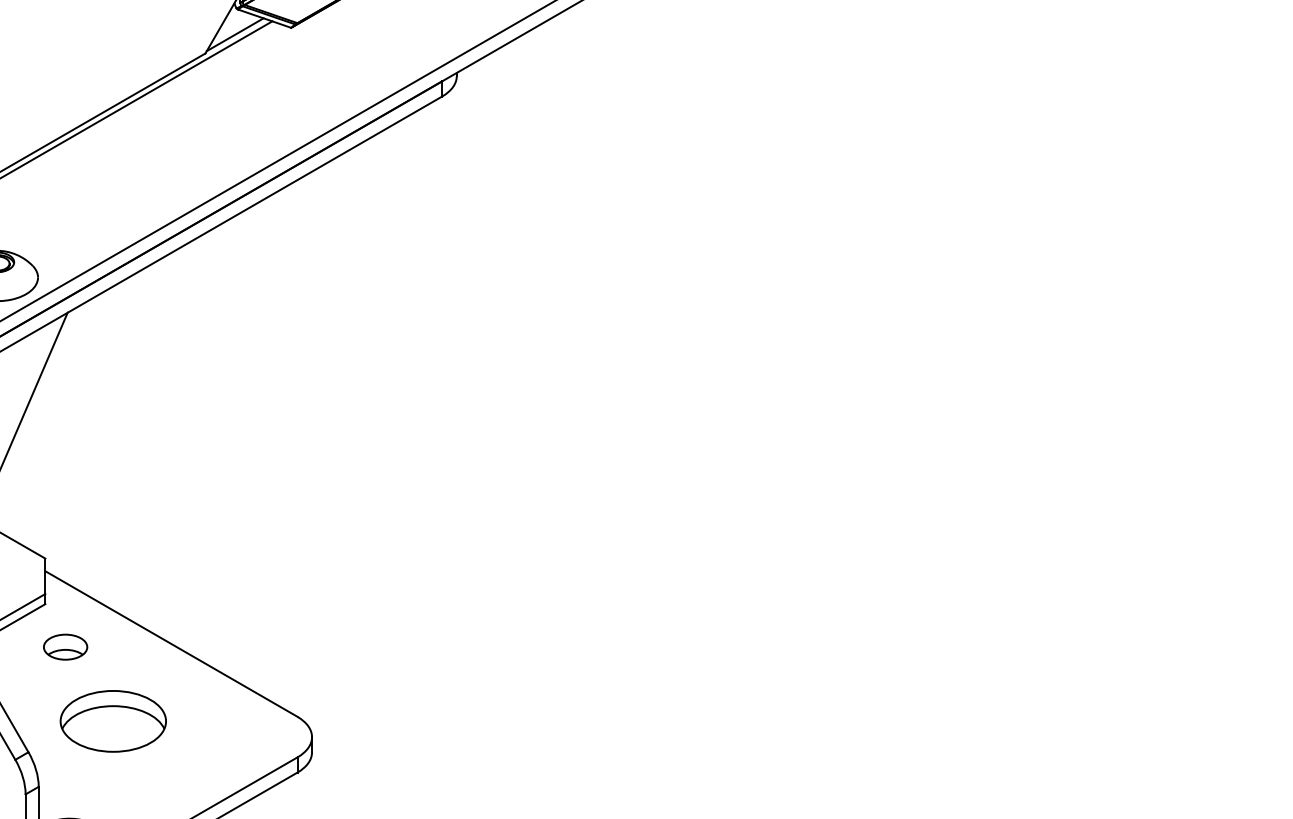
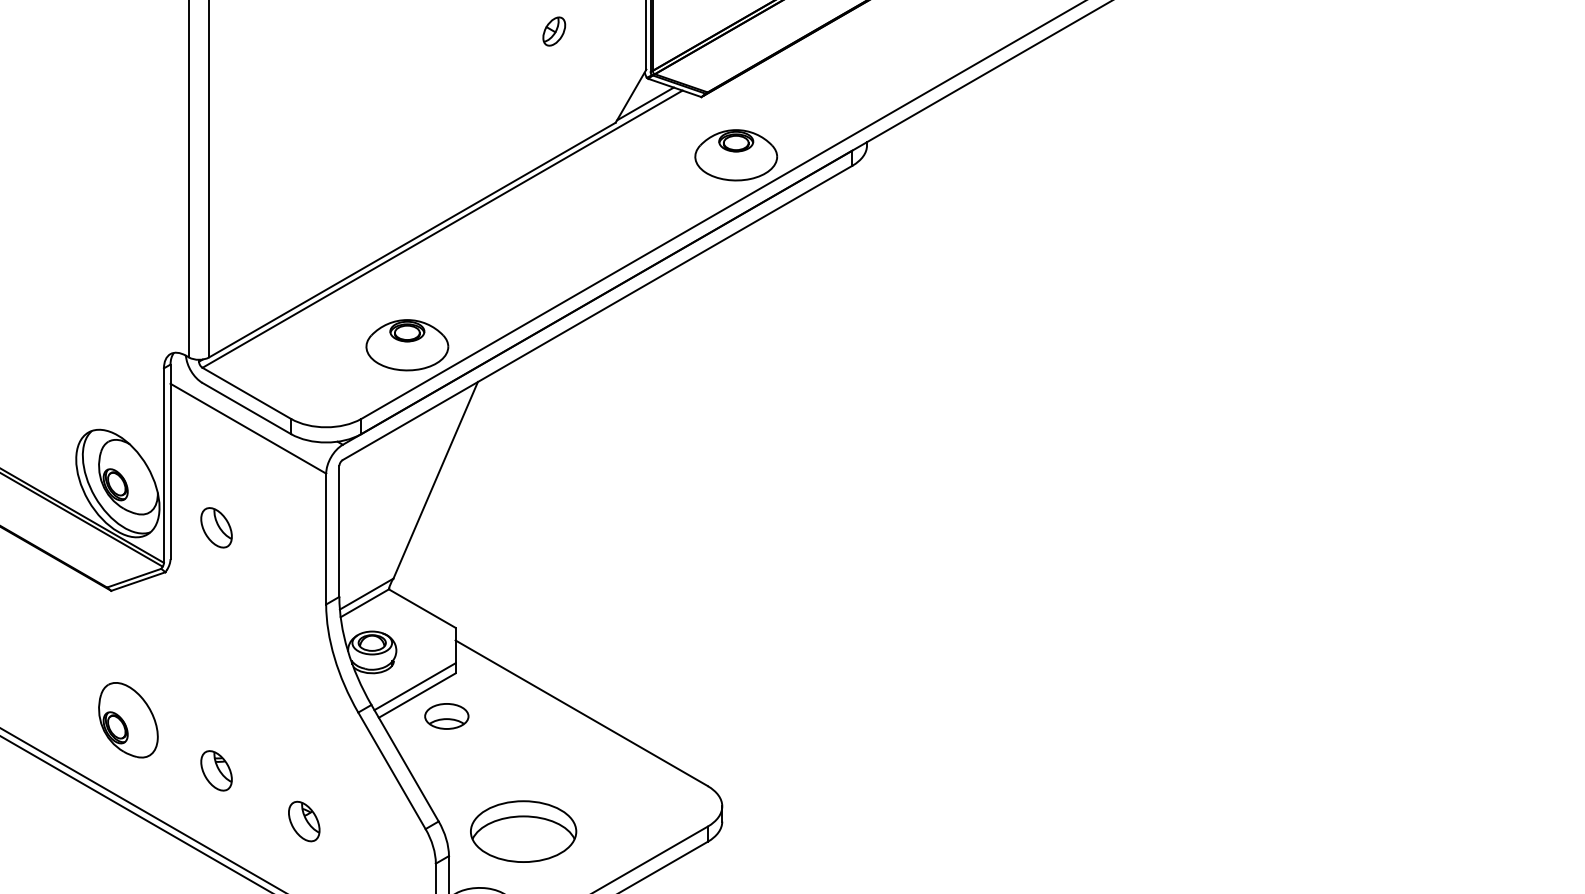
part: (326, 86) -> (736, 155), added
part: (65, 647) -> (446, 716), moved
part: (113, 721) -> (523, 831), moved

